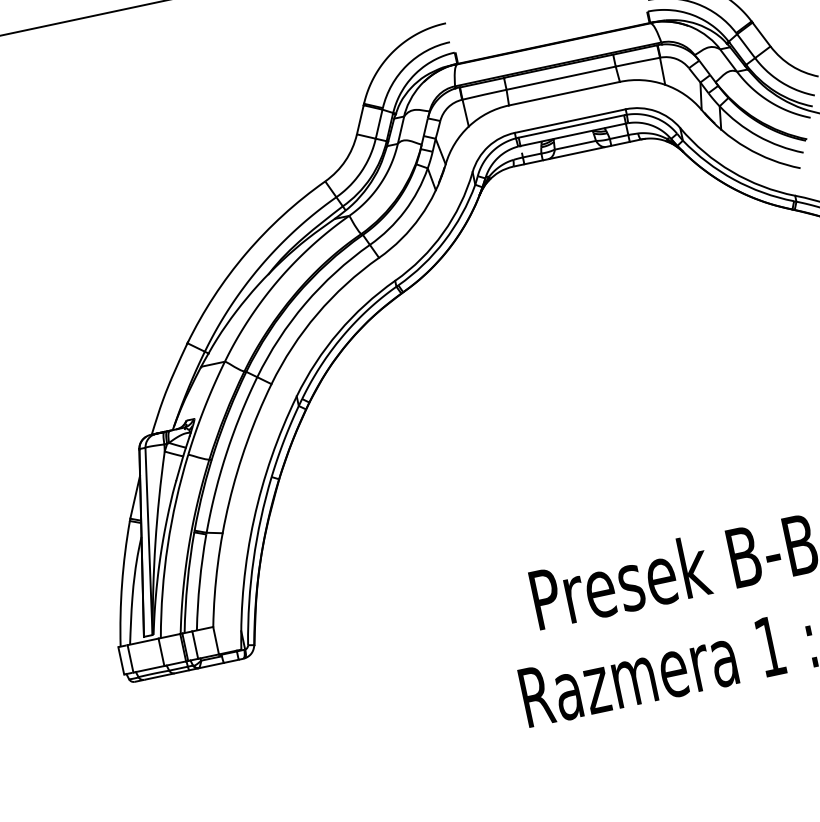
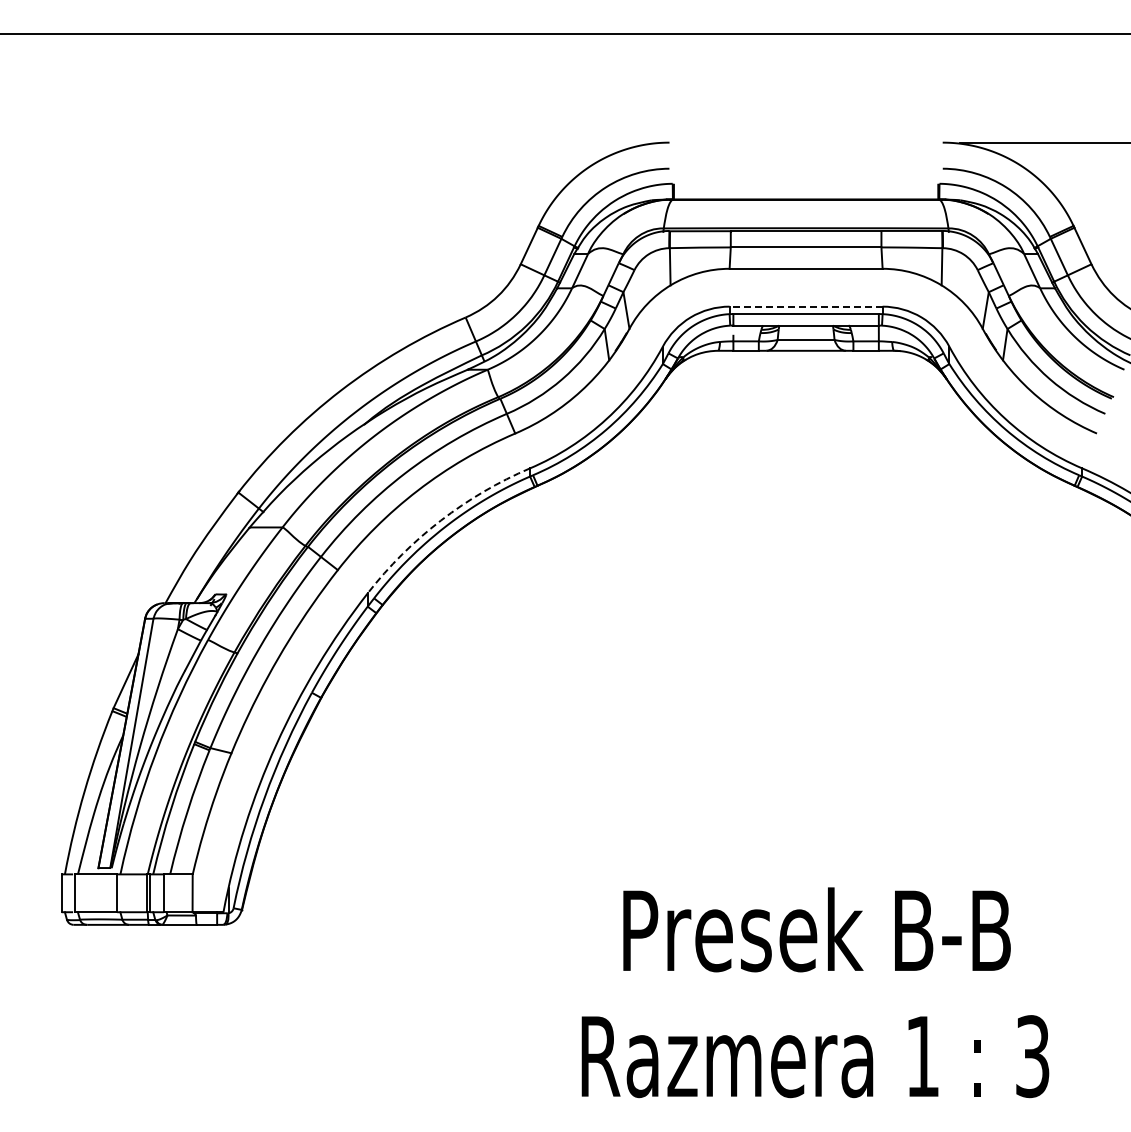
line: (569, 121) -> (805, 306), solid -> dashed
arc: (338, 332) -> (440, 520), solid -> dashed

